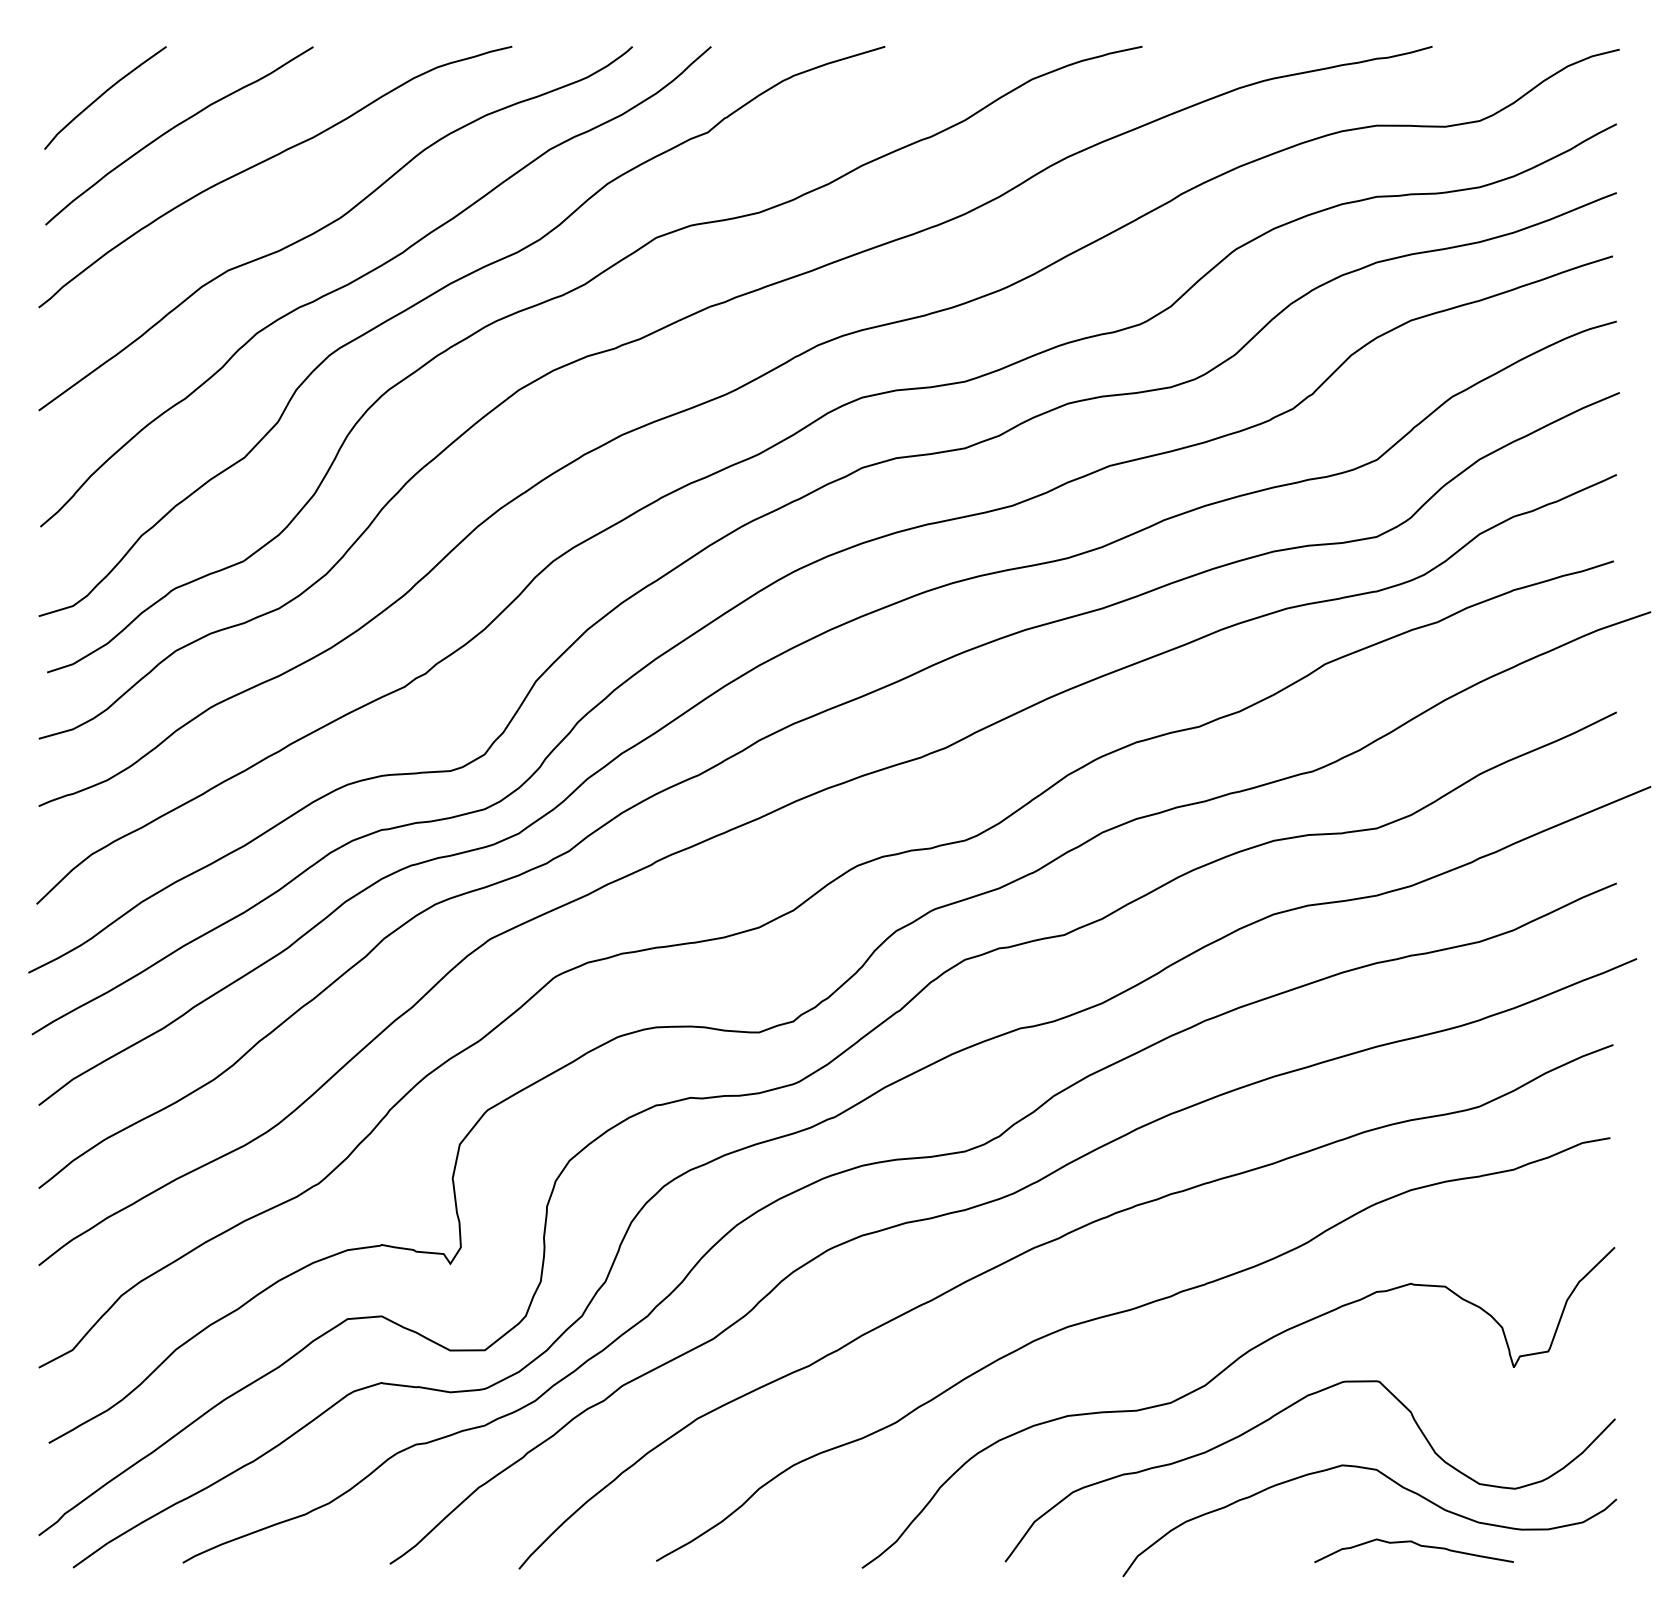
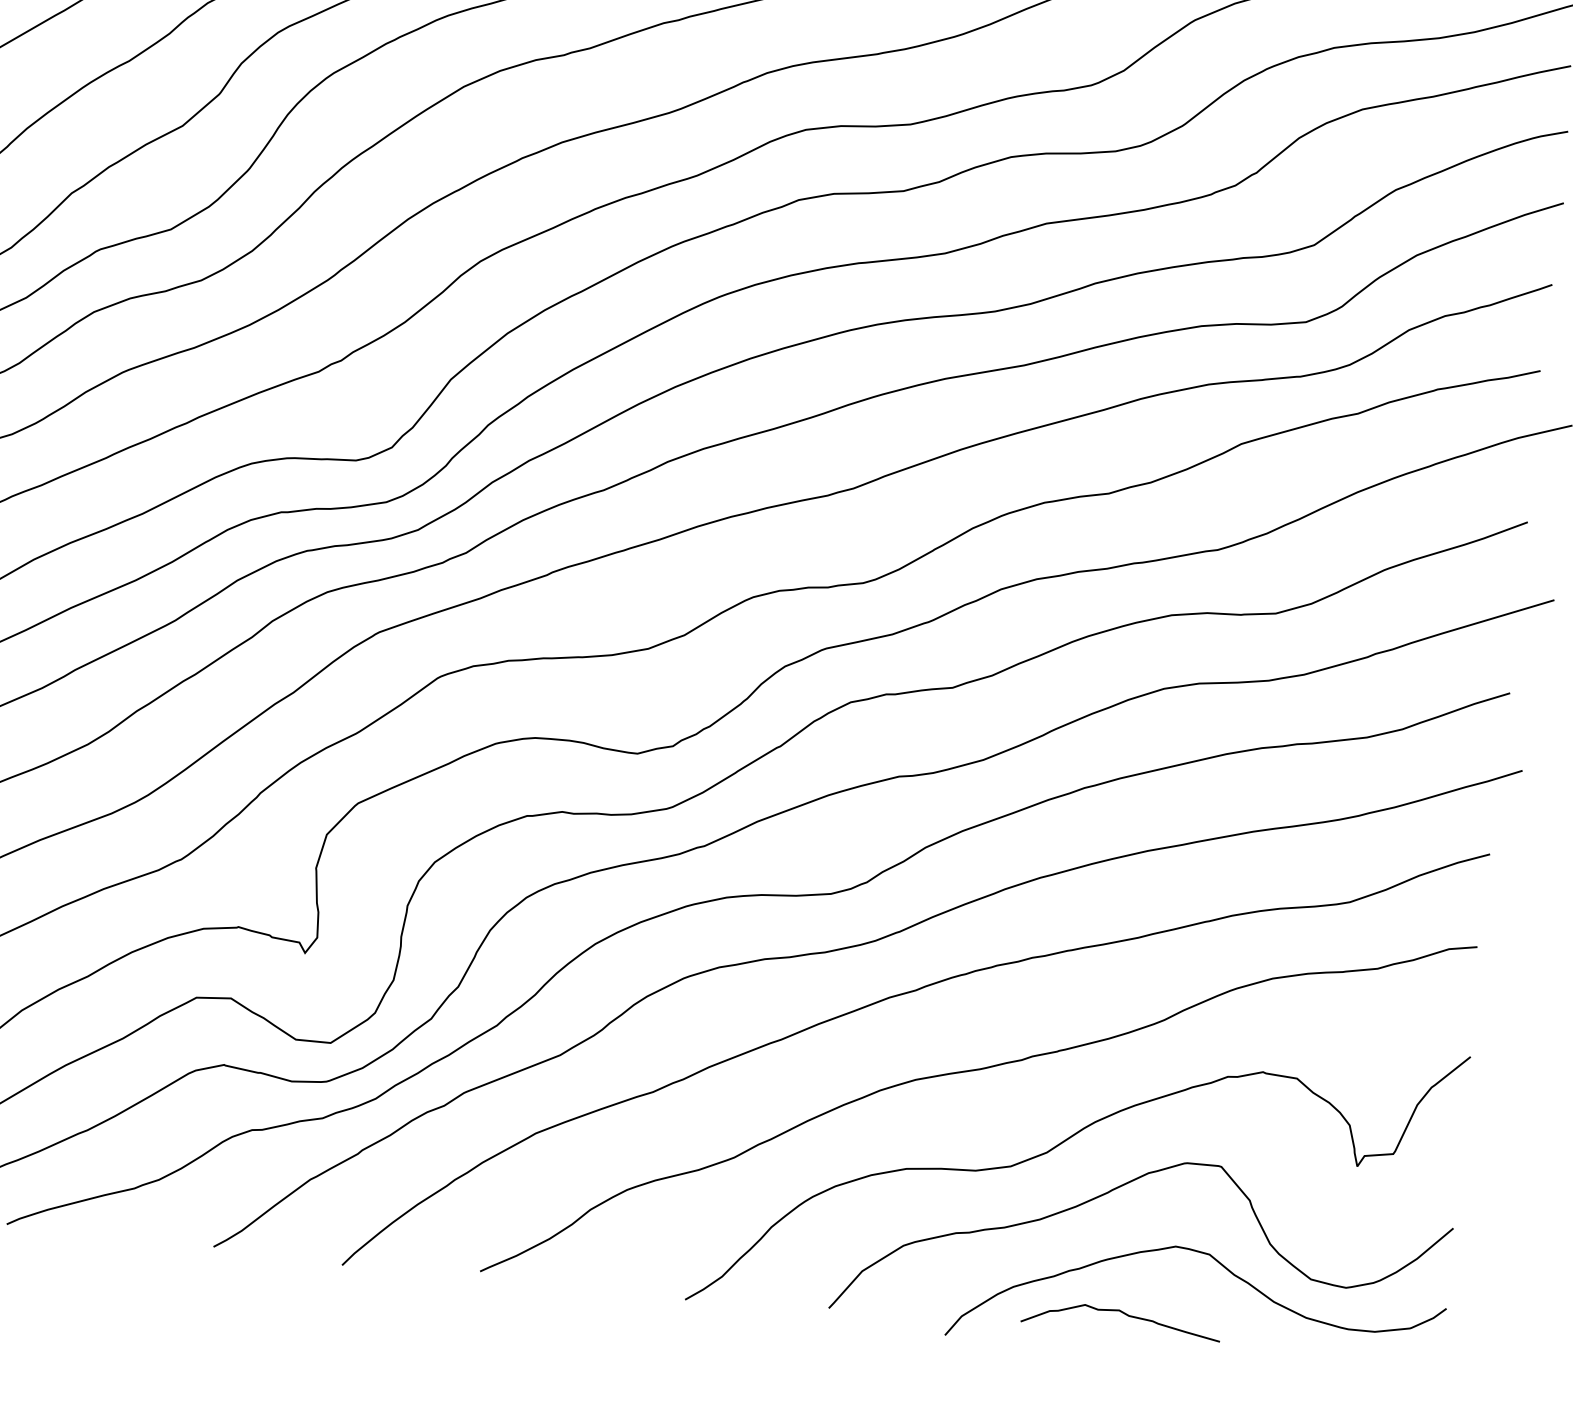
curve: (1415, 1544) -> (1123, 1314), moved

